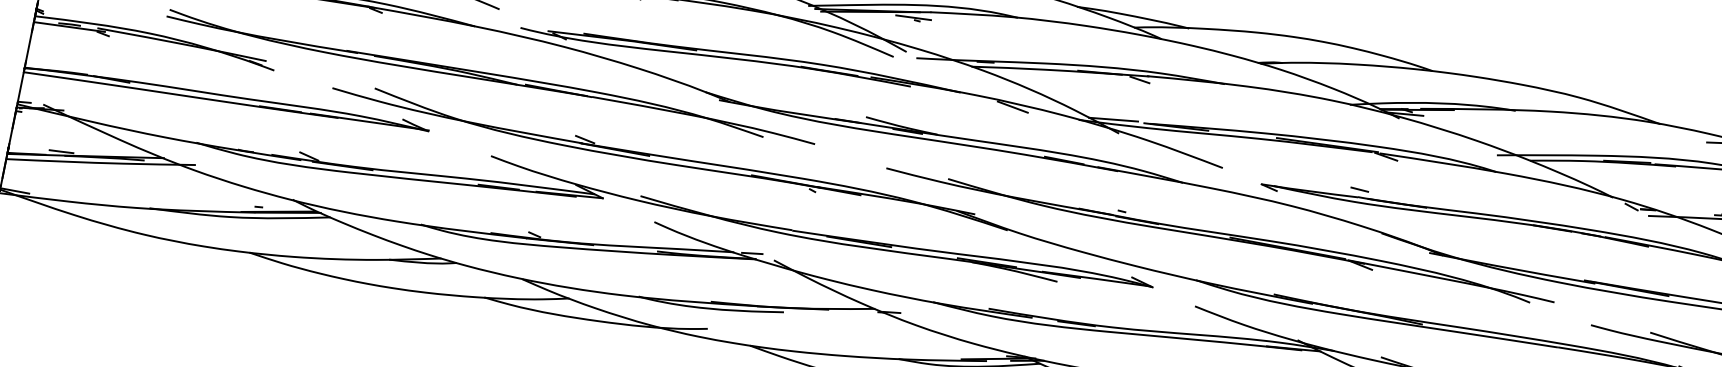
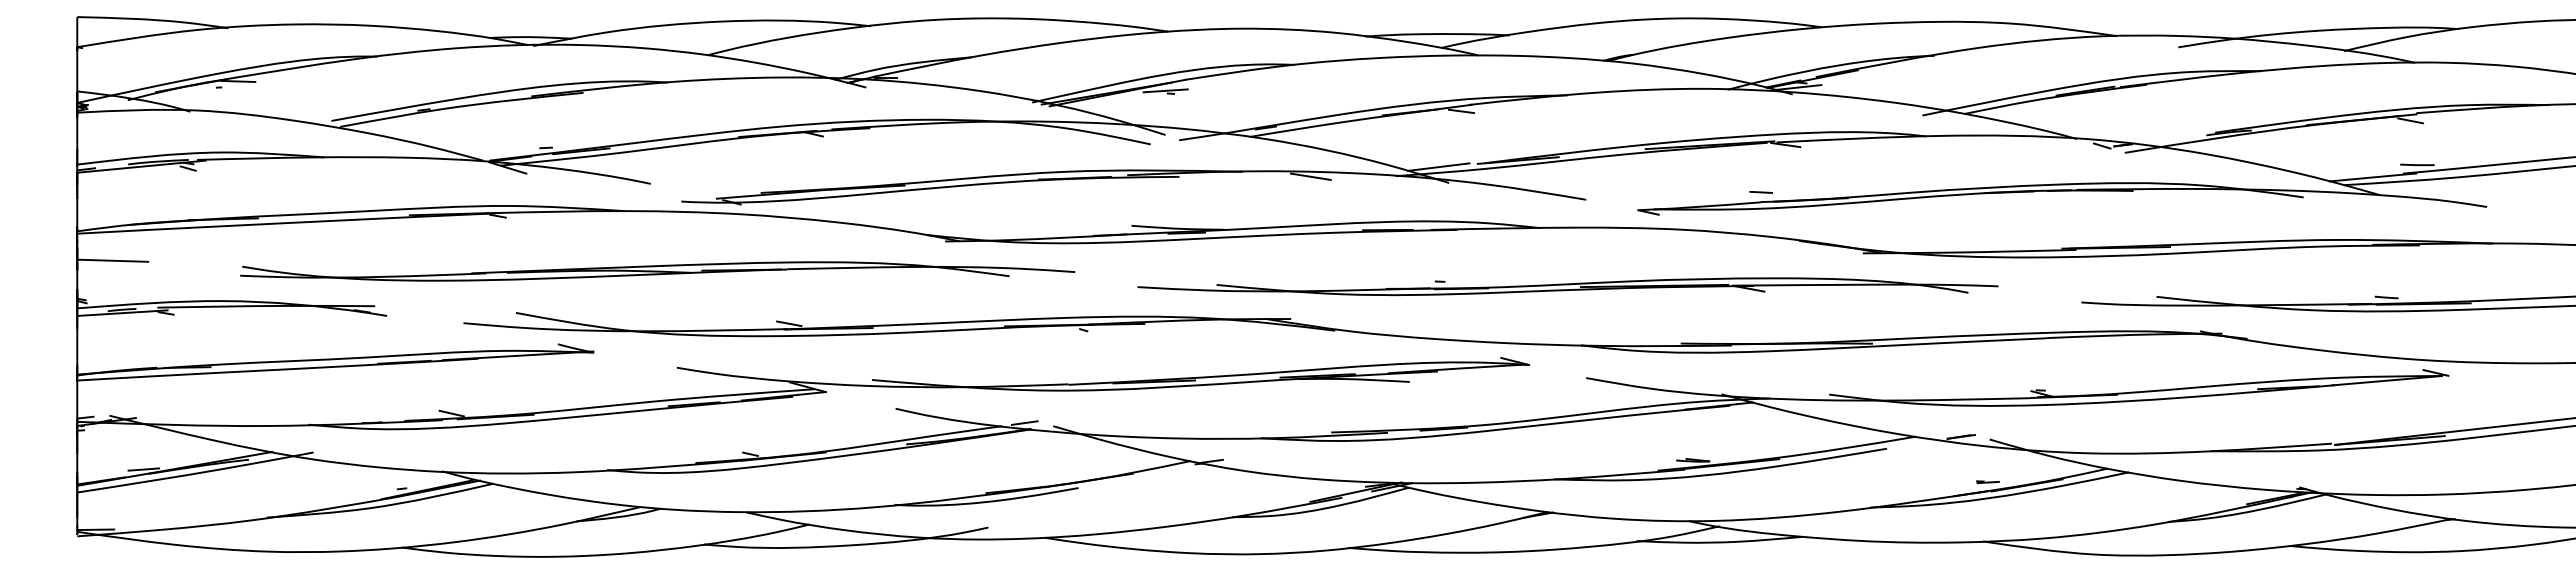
part: (1220, 235) -> (1567, 286), moved

